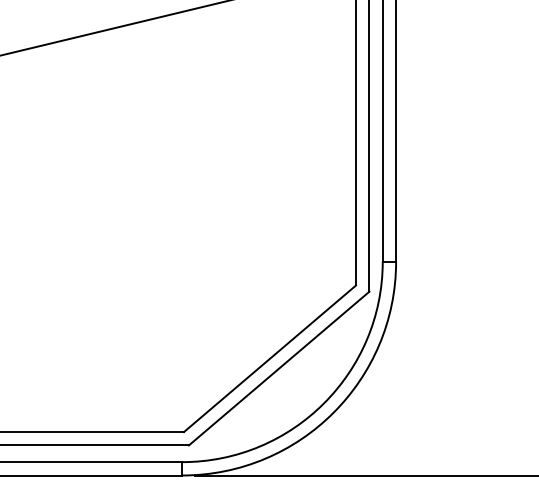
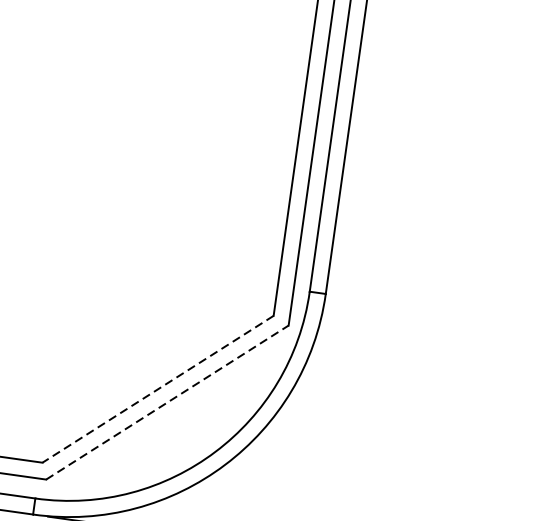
line: (269, 359) -> (157, 390), solid -> dashed
line: (279, 368) -> (167, 402), solid -> dashed

